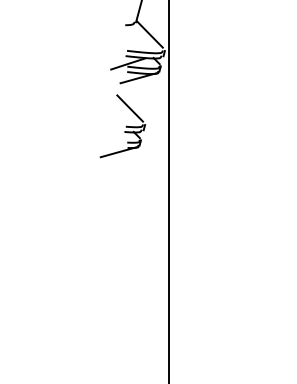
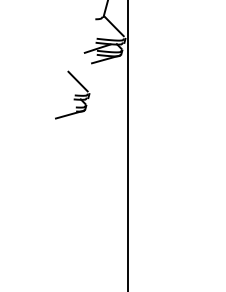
part: (122, 125) -> (72, 94), moved

